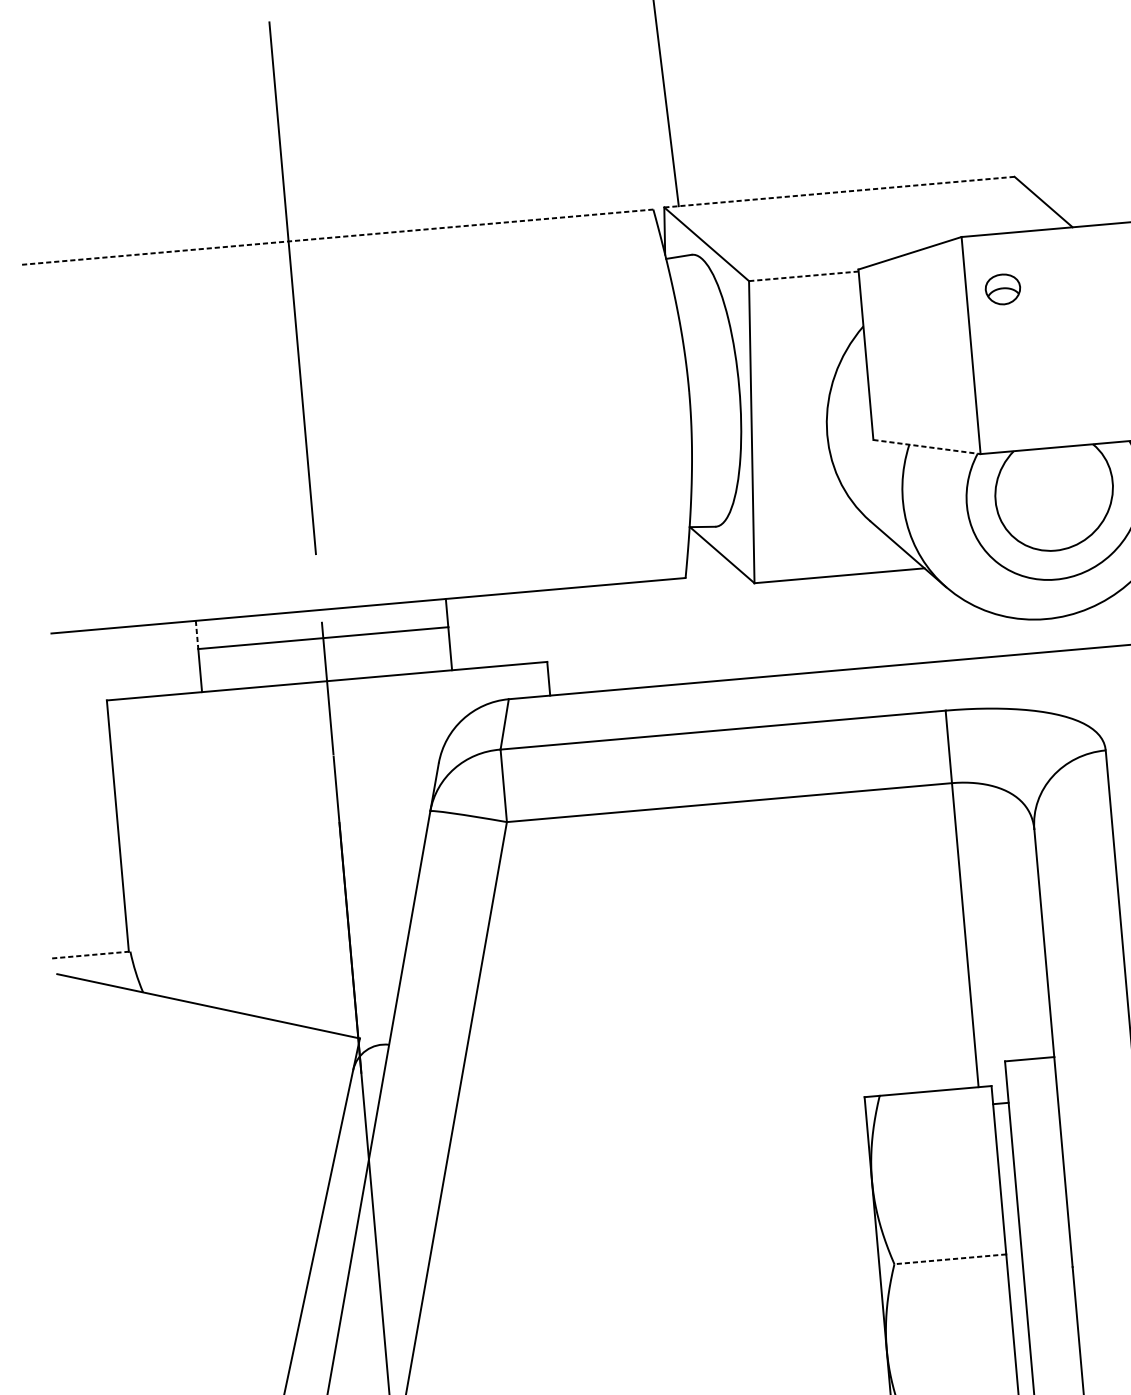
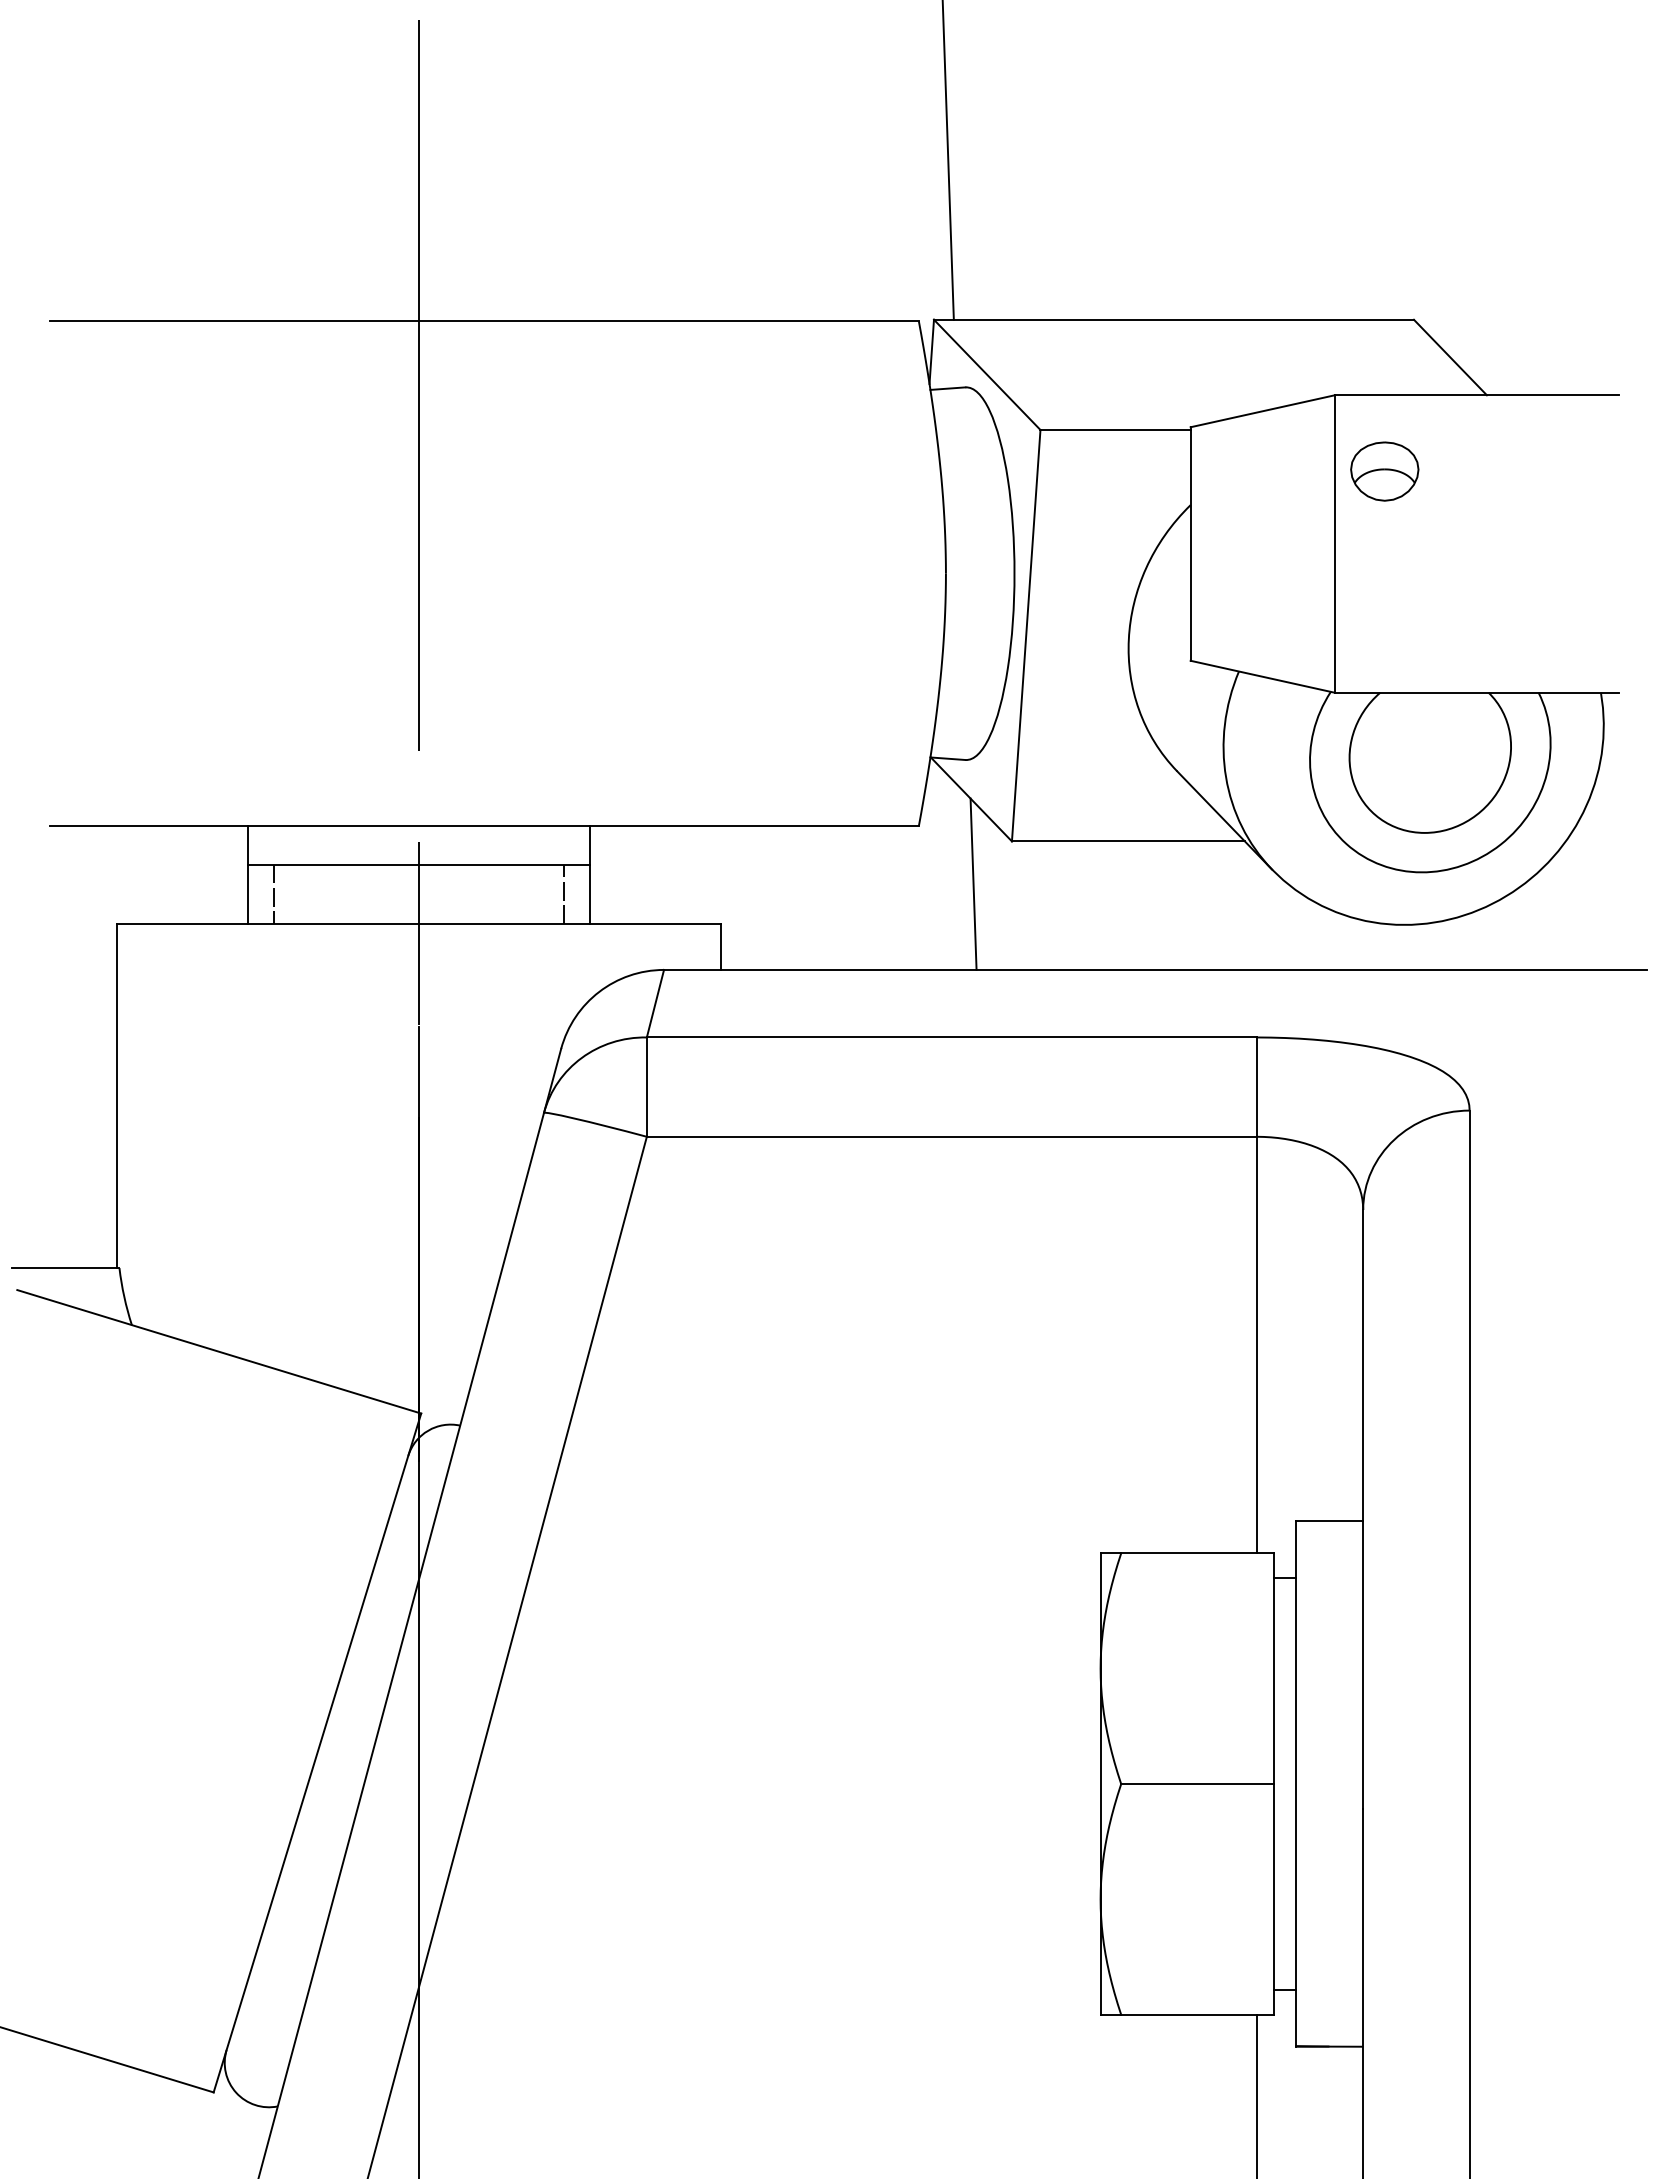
line: (839, 192) -> (1173, 319), dashed -> solid
line: (335, 237) -> (483, 321), dashed -> solid
line: (803, 275) -> (1115, 429), dashed -> solid
part: (1002, 289) -> (1384, 471), size x1.43
line: (926, 446) -> (1262, 676), dashed -> solid
line: (729, 616) -> (973, 883), added
line: (196, 635) -> (247, 845), dashed -> solid
line: (430, 649) -> (563, 893), added
line: (219, 668) -> (274, 893), added
line: (91, 955) -> (65, 1268), dashed -> solid
line: (950, 1259) -> (1197, 1784), dashed -> solid

